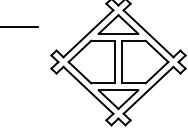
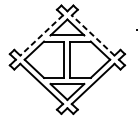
line: (148, 33) -> (93, 35), solid -> dashed
line: (88, 34) -> (41, 36), solid -> dashed

